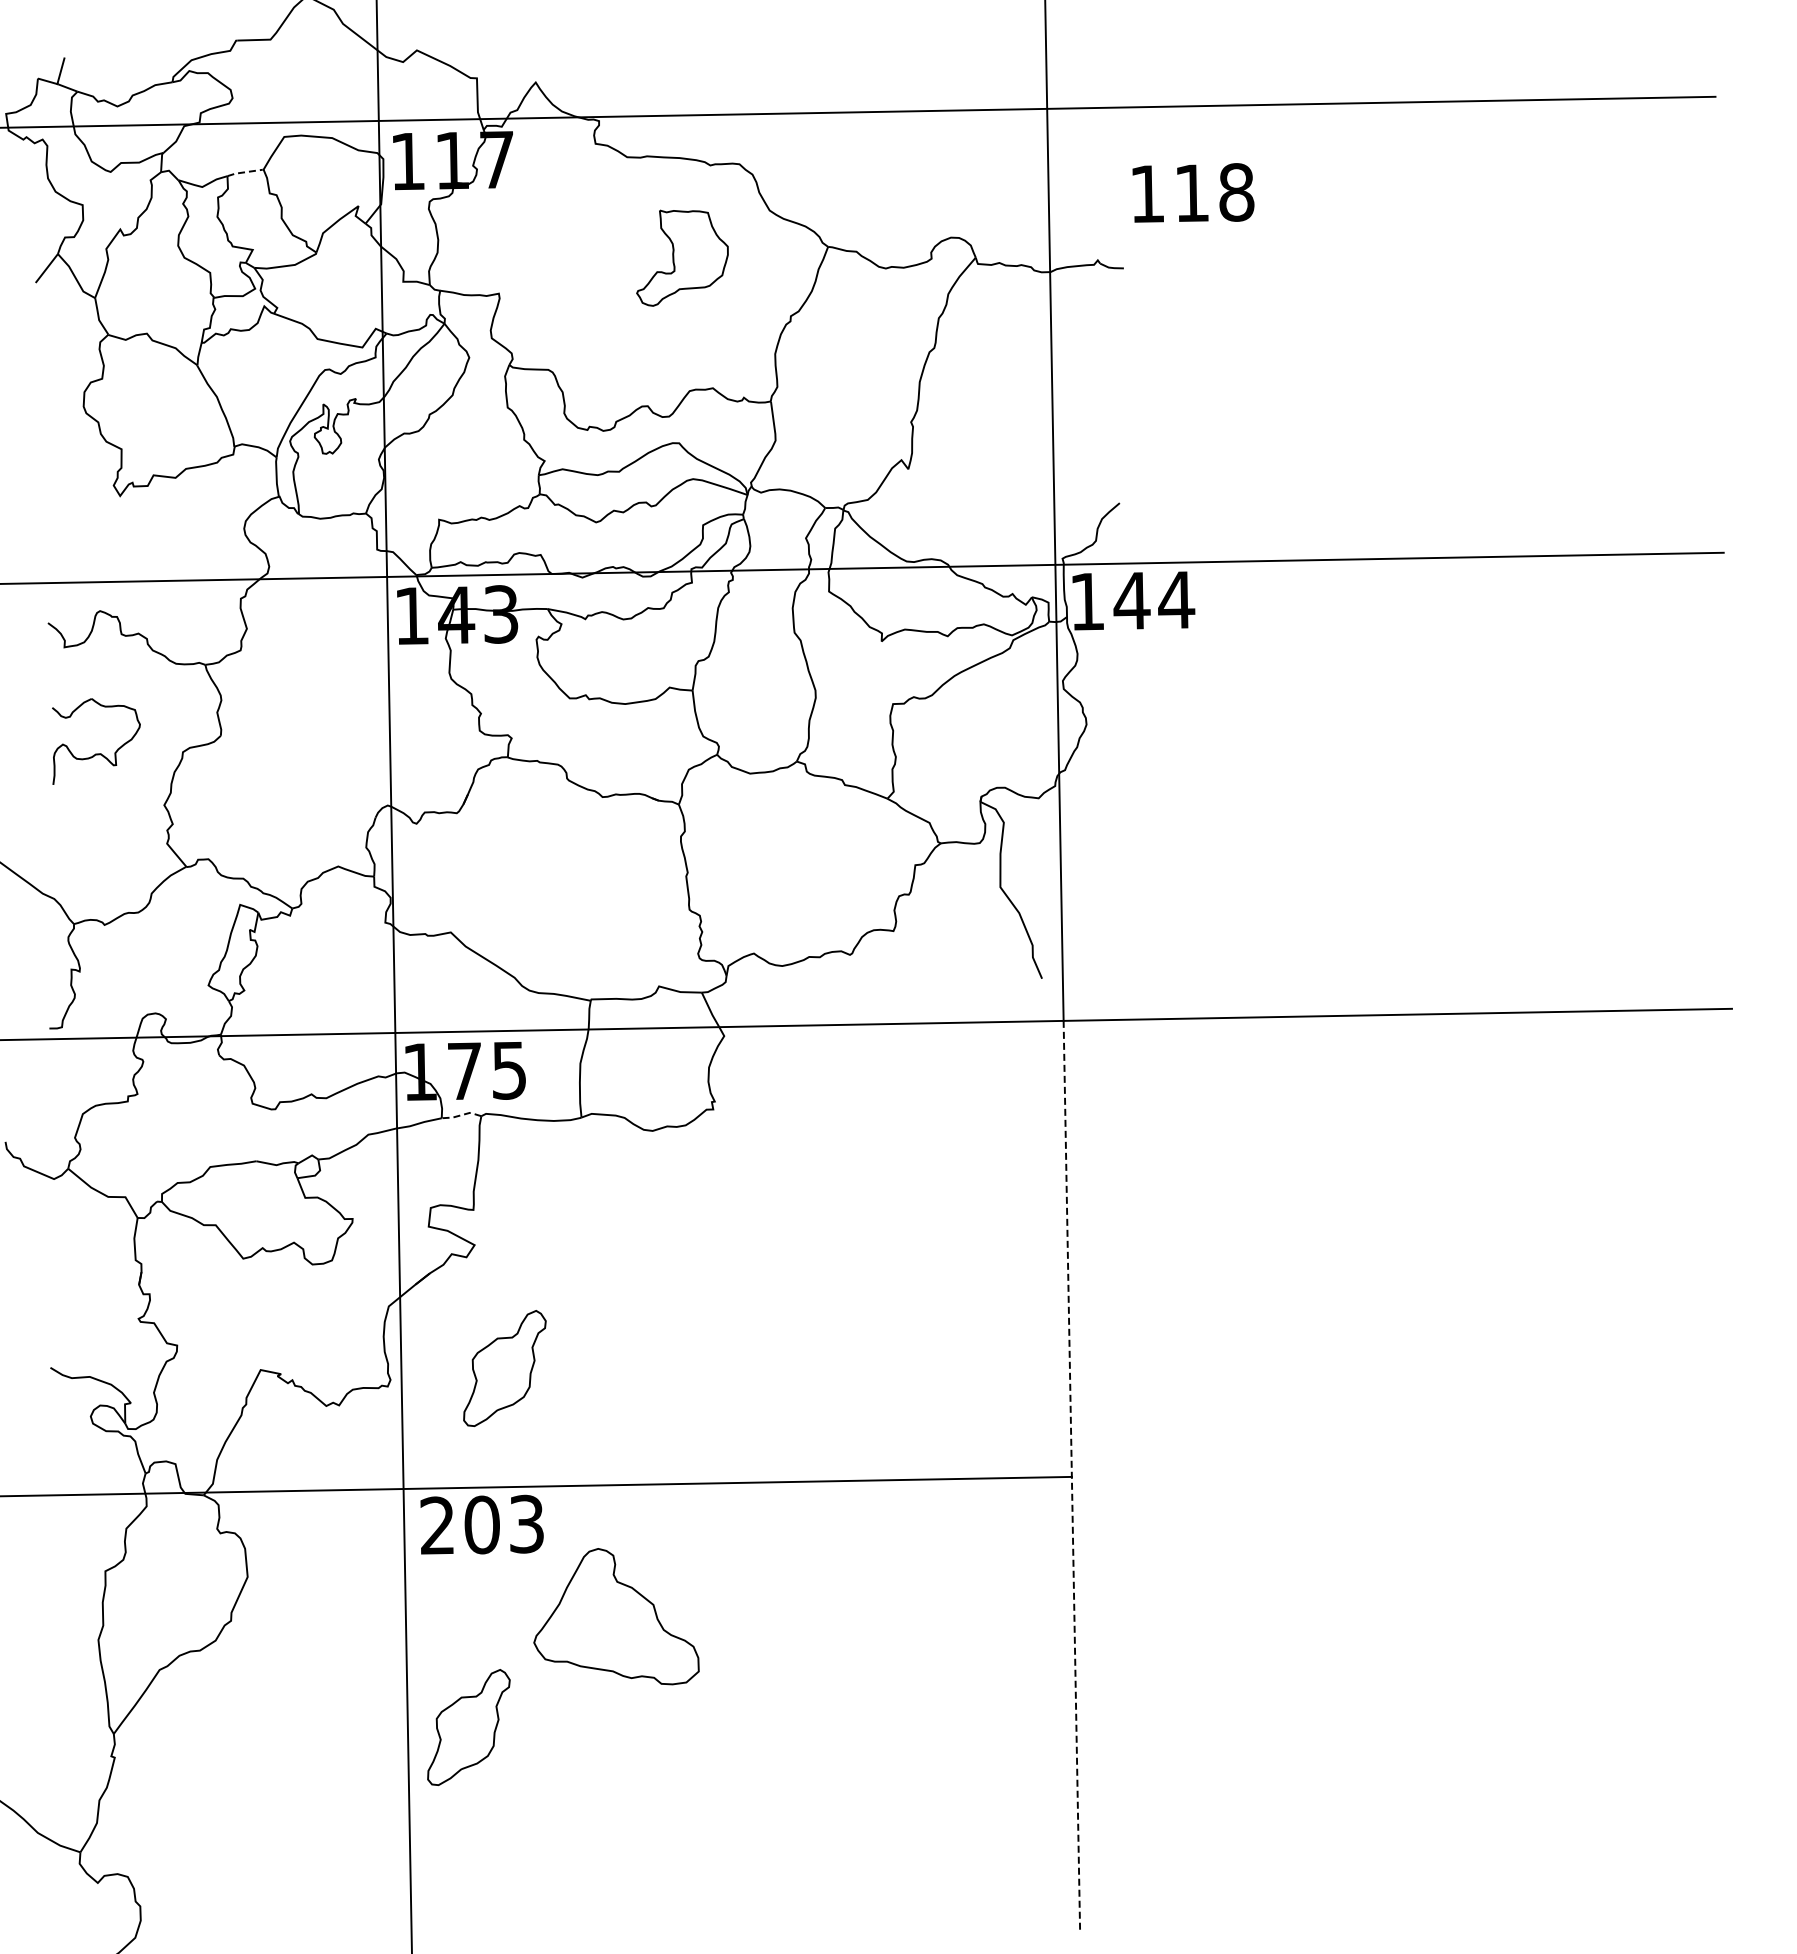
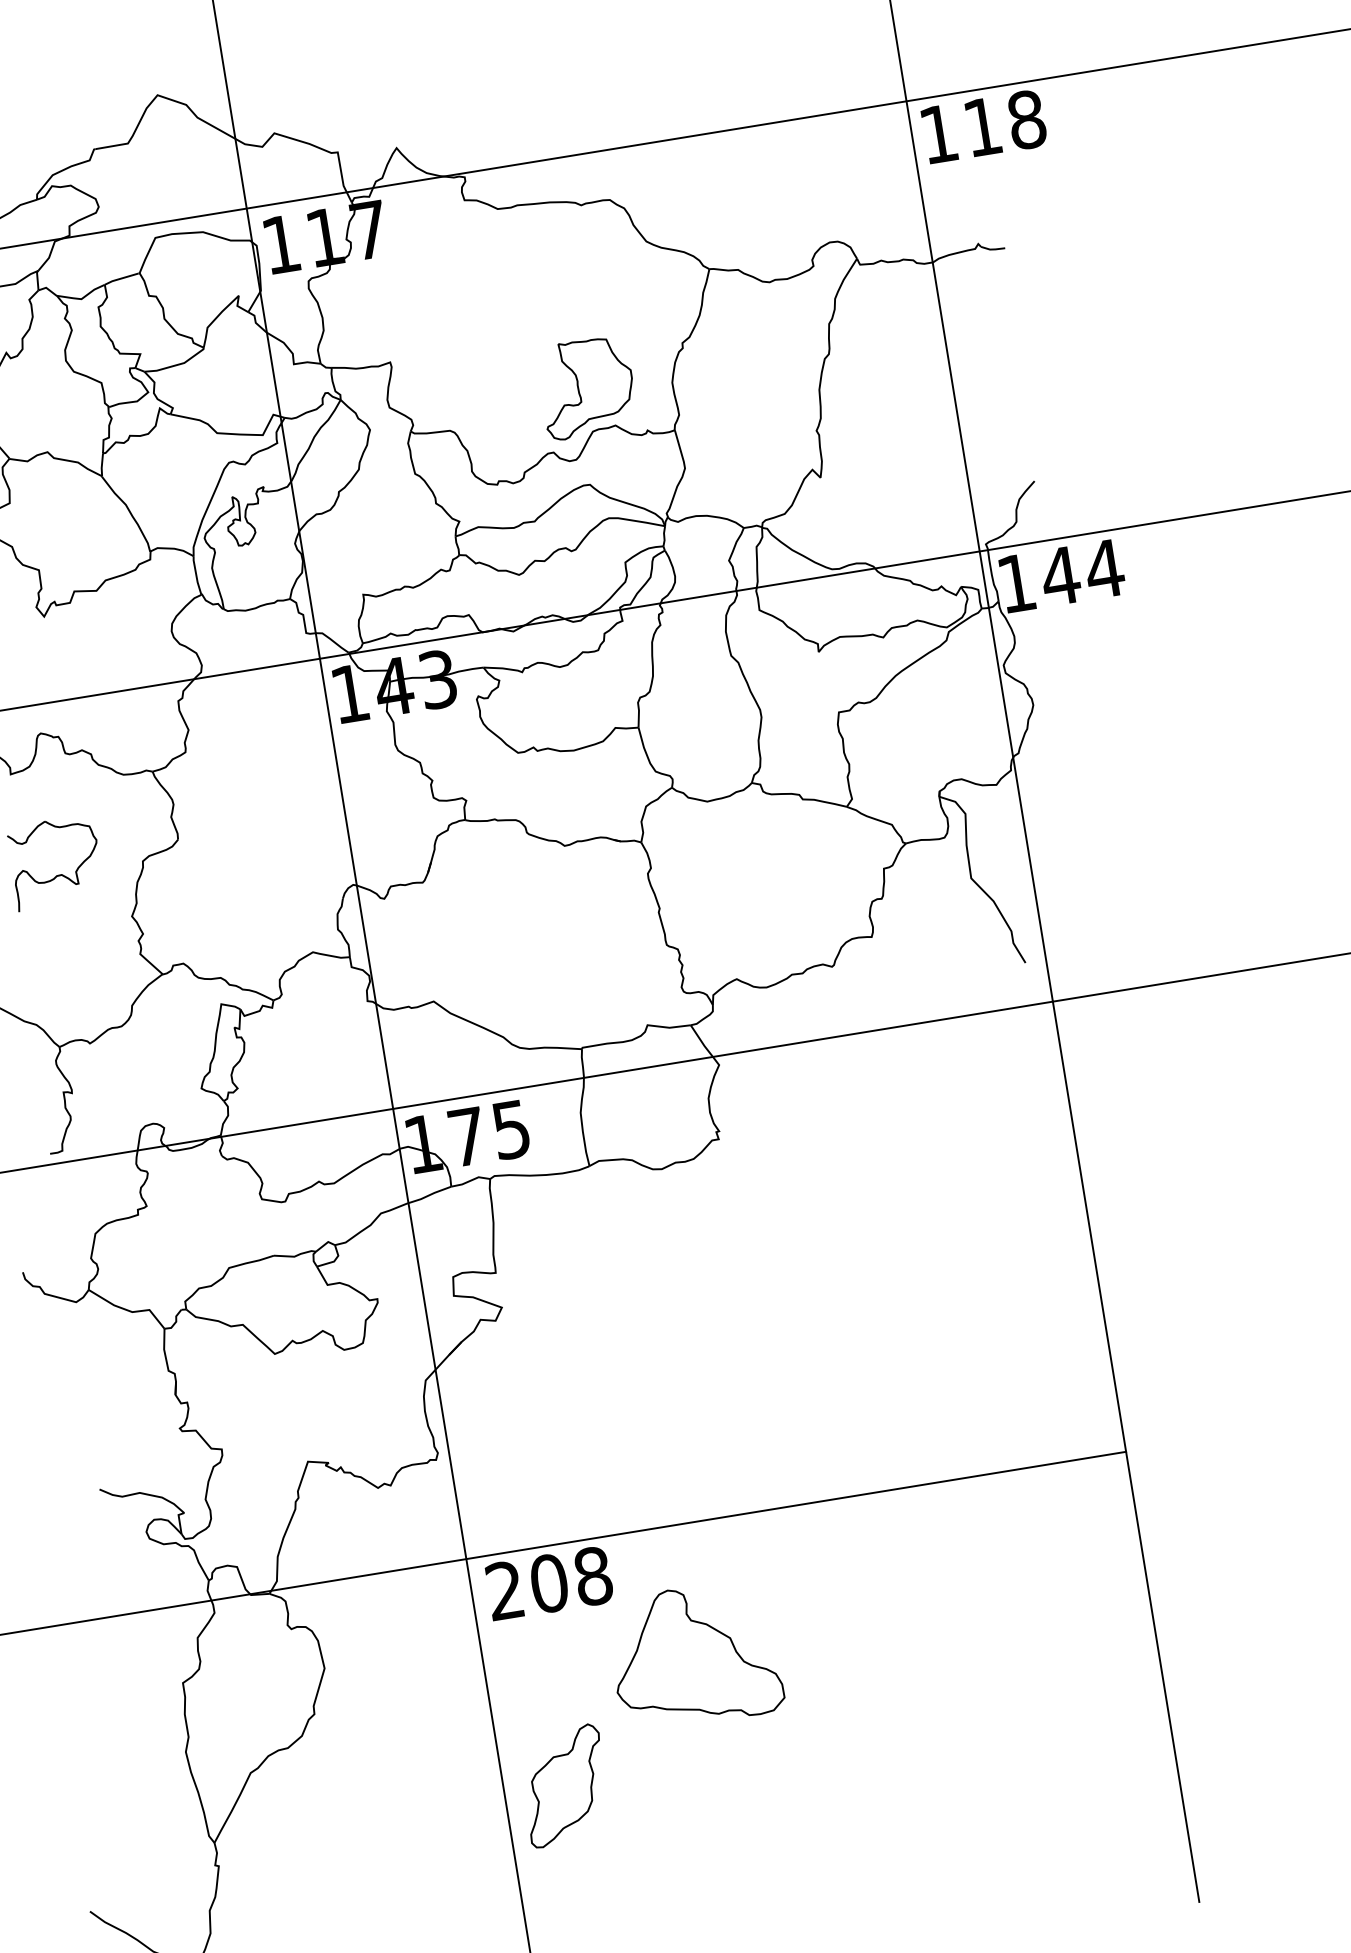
line: (244, 172) -> (121, 278), dashed -> solid
text: (1193, 192) -> (984, 126), moved
part: (682, 257) -> (587, 387), moved
line: (461, 1115) -> (470, 1181), dashed -> solid
part: (504, 1368) -> (549, 1425), removed
line: (1071, 1477) -> (1125, 1452), dashed -> solid
text: (526, 1523) -> (592, 1575), 203 -> 208

